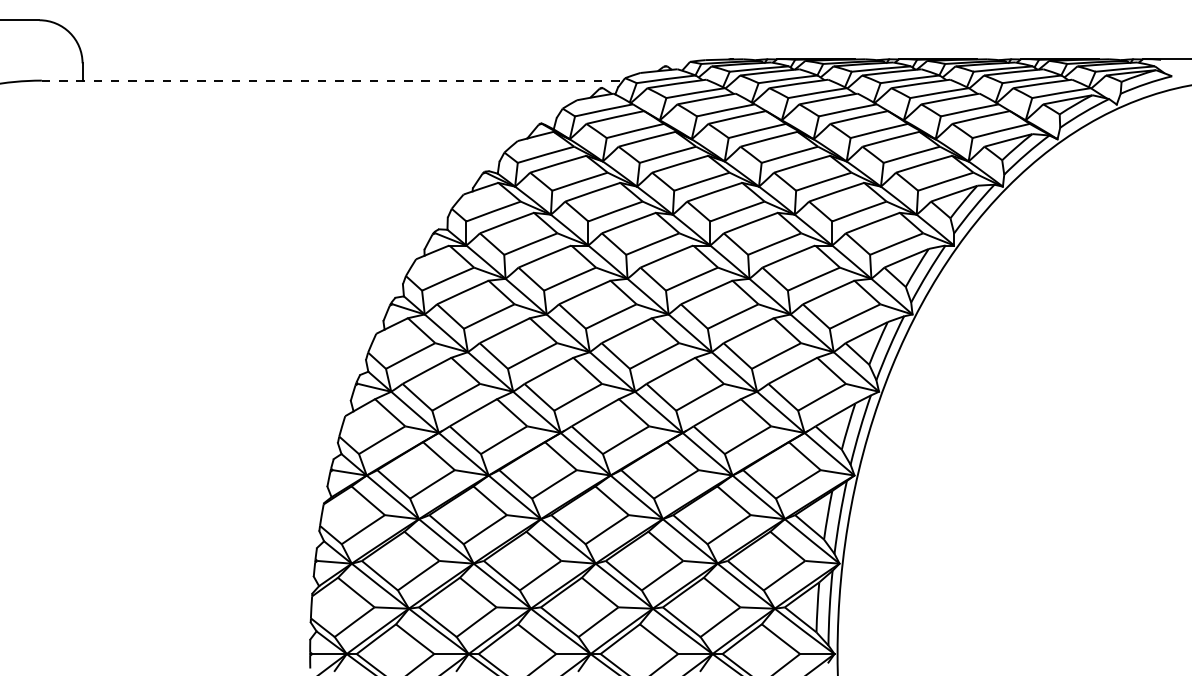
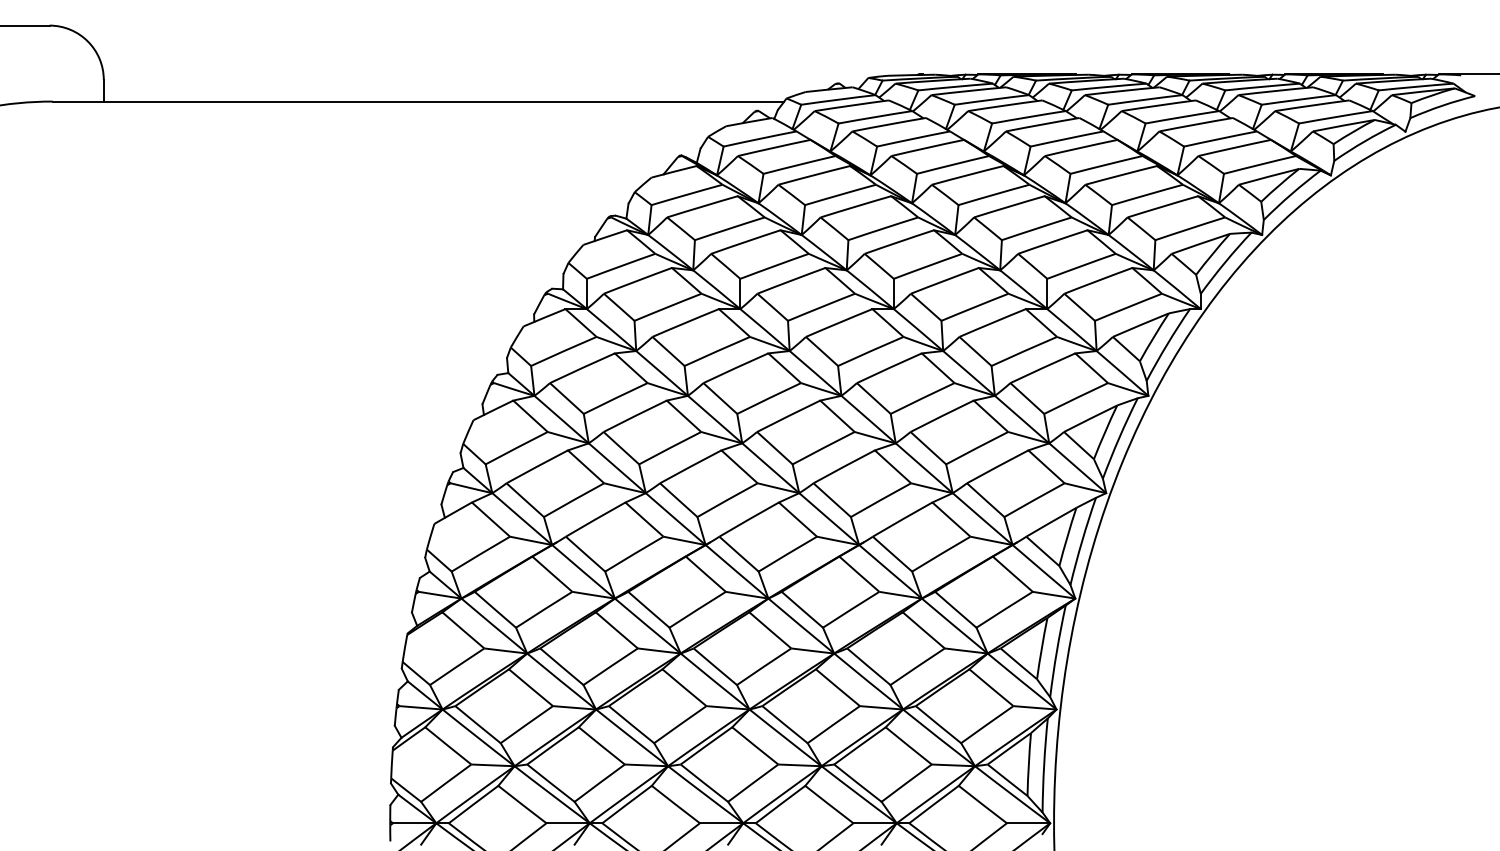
line: (332, 80) -> (418, 101), dashed -> solid

